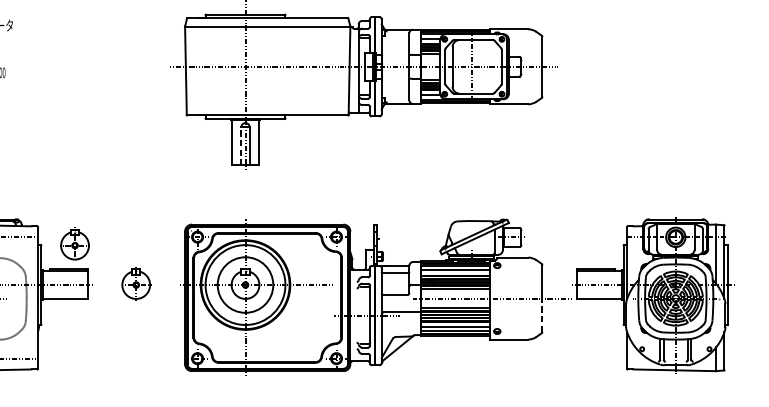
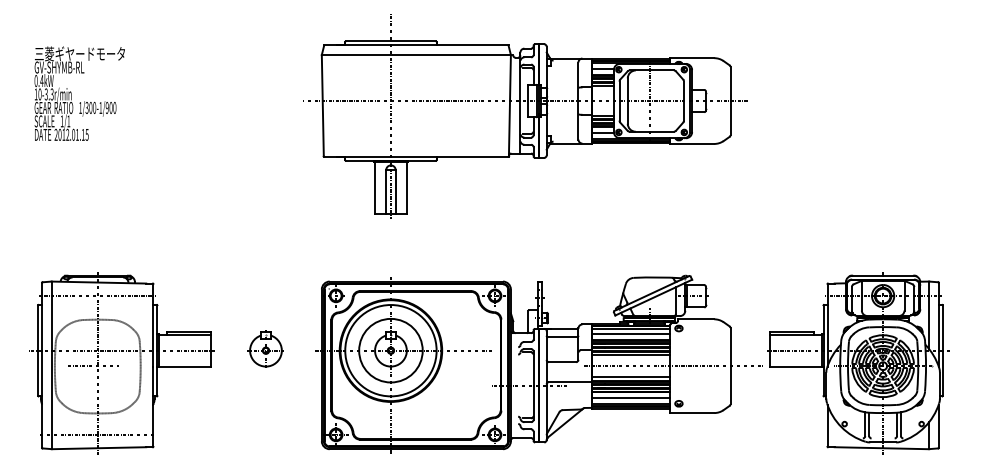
line: (241, 146) -> (386, 192), dashed -> solid
part: (74, 243) -> (195, 303), removed
line: (542, 315) -> (730, 385), dashed -> solid

